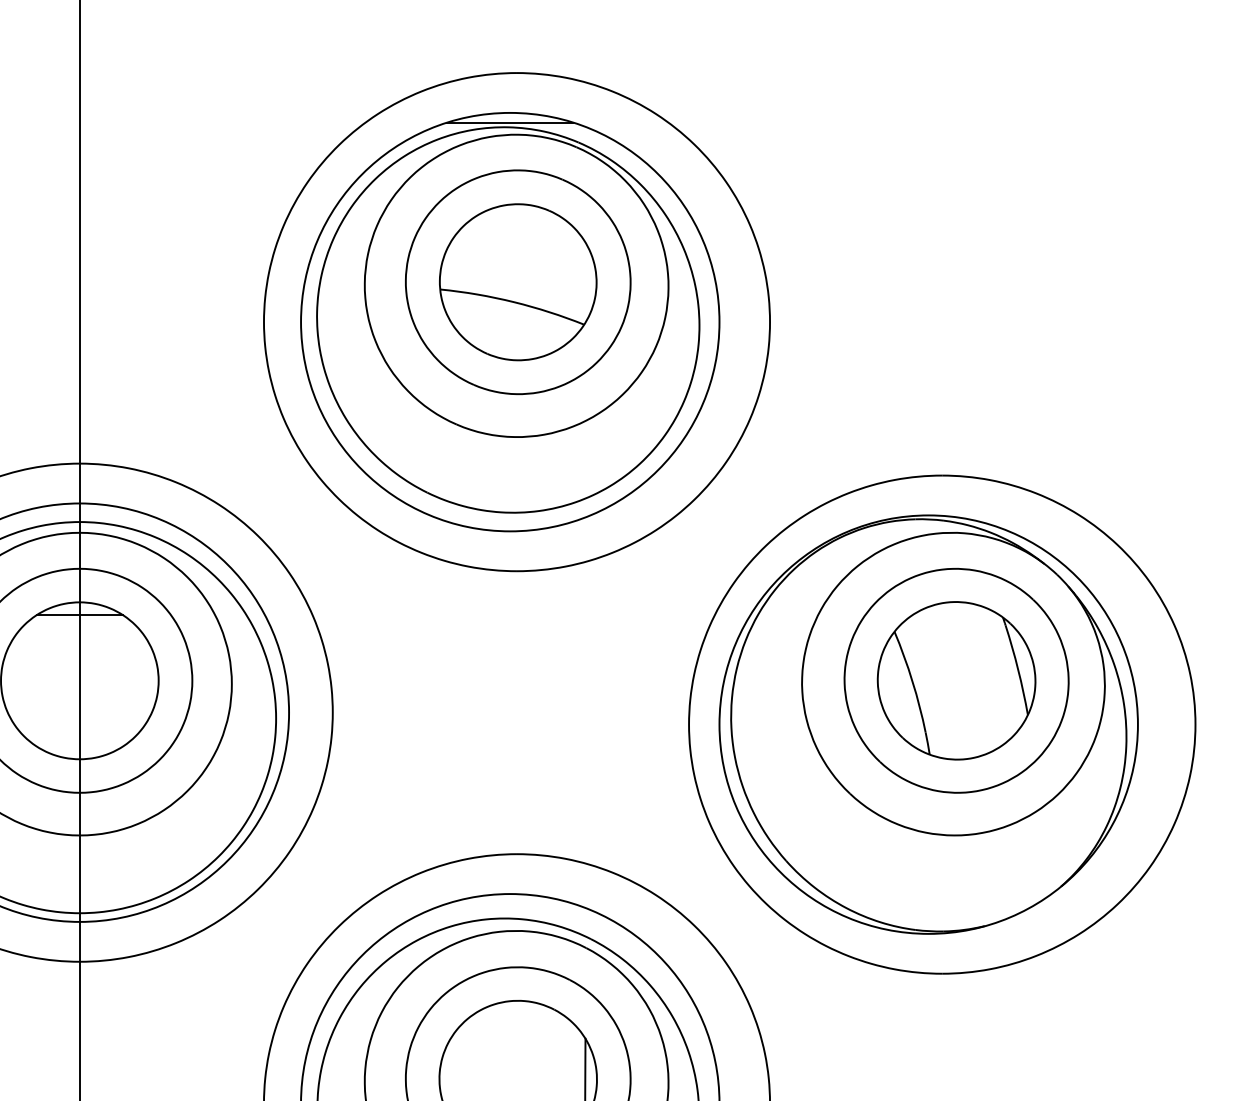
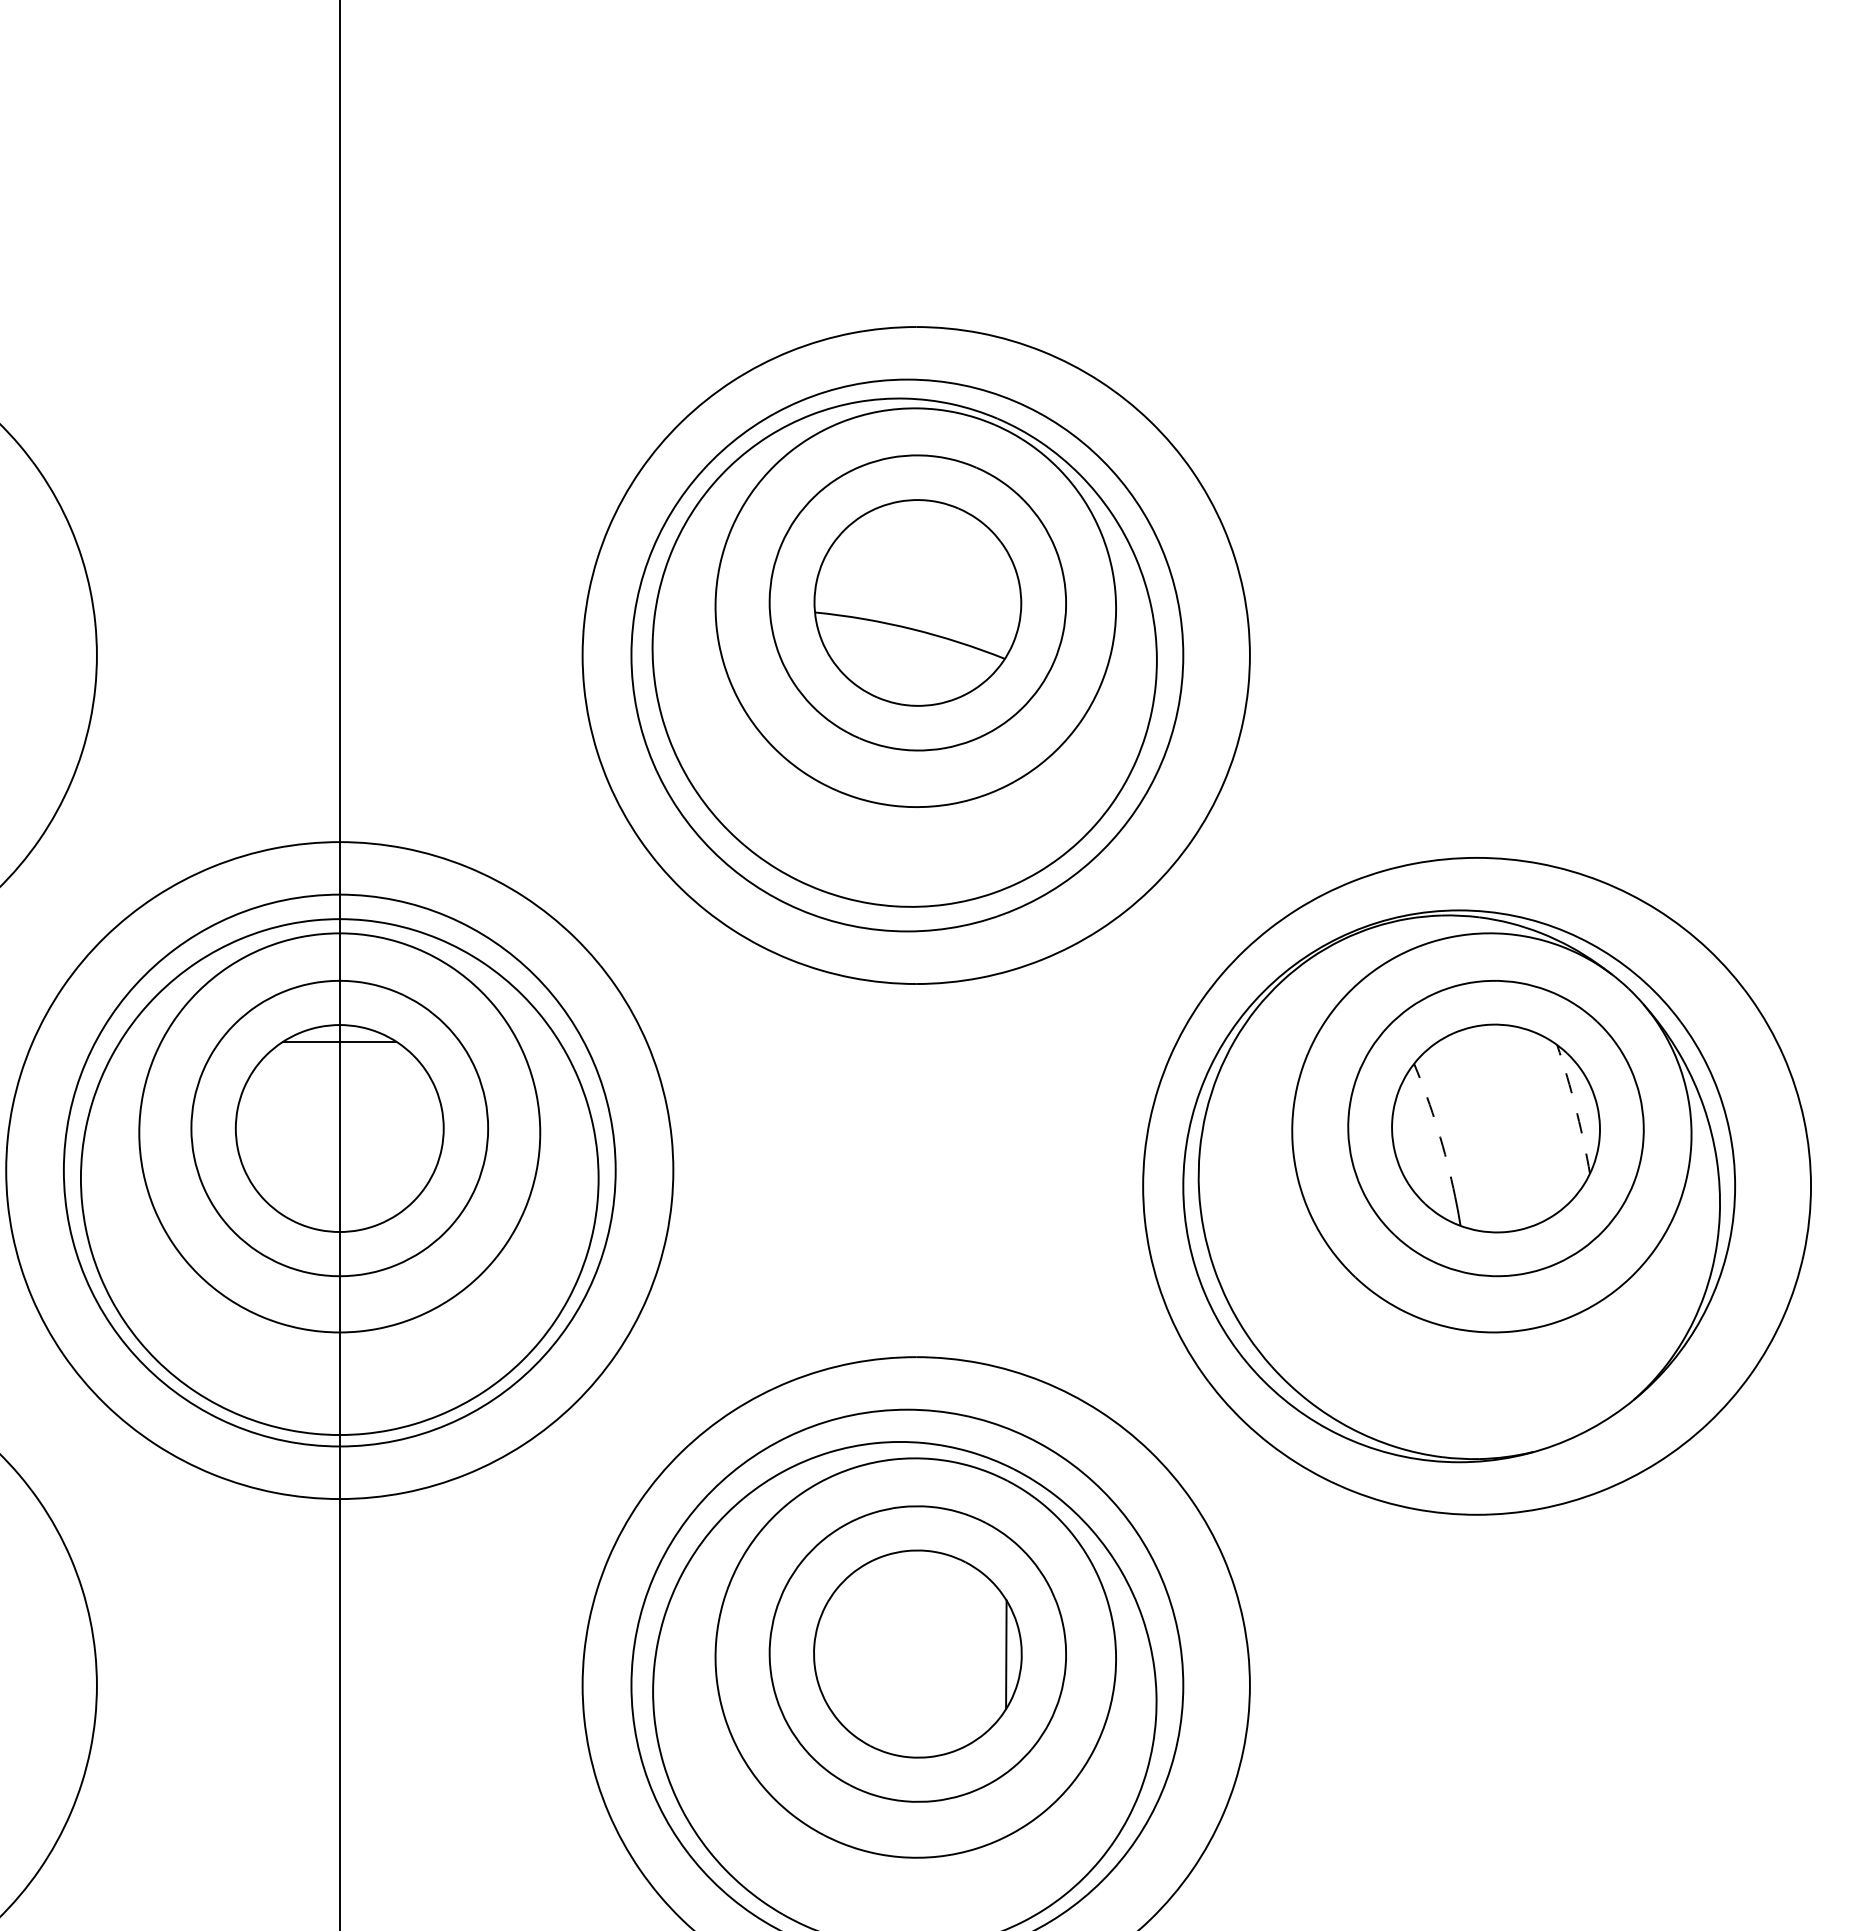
line: (510, 122) -> (907, 392), removed
arc: (1018, 670) -> (1577, 1114), solid -> dashed
arc: (912, 681) -> (1437, 1129), solid -> dashed

